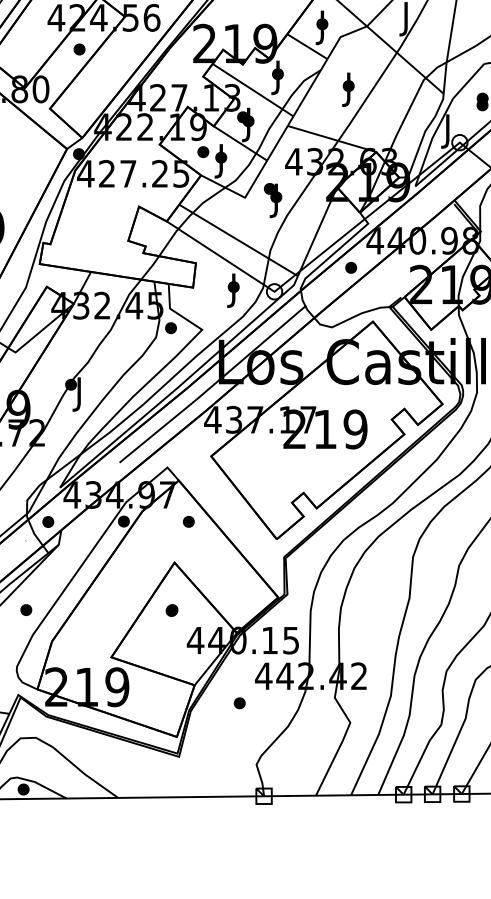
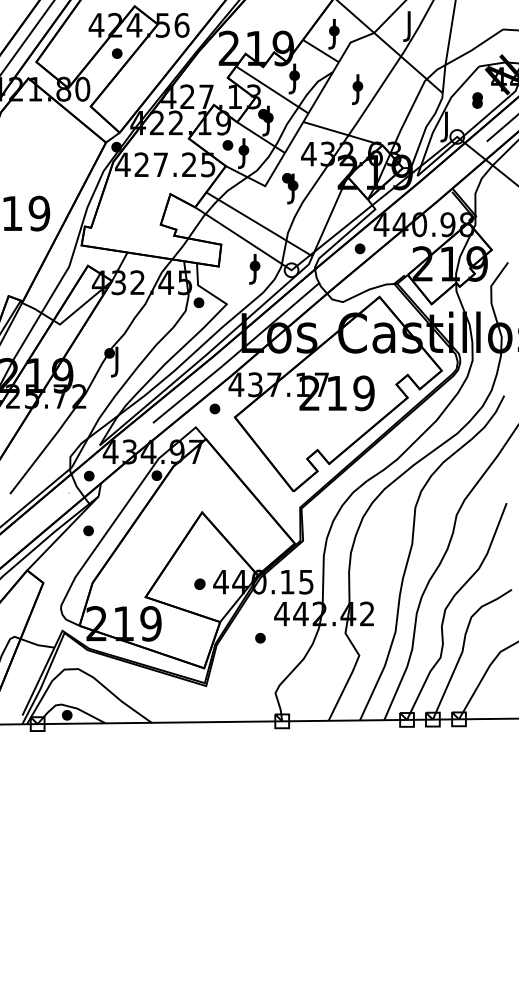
part: (188, 521) -> (214, 408), moved
part: (26, 609) -> (88, 530), moved
part: (171, 609) -> (199, 583), moved

